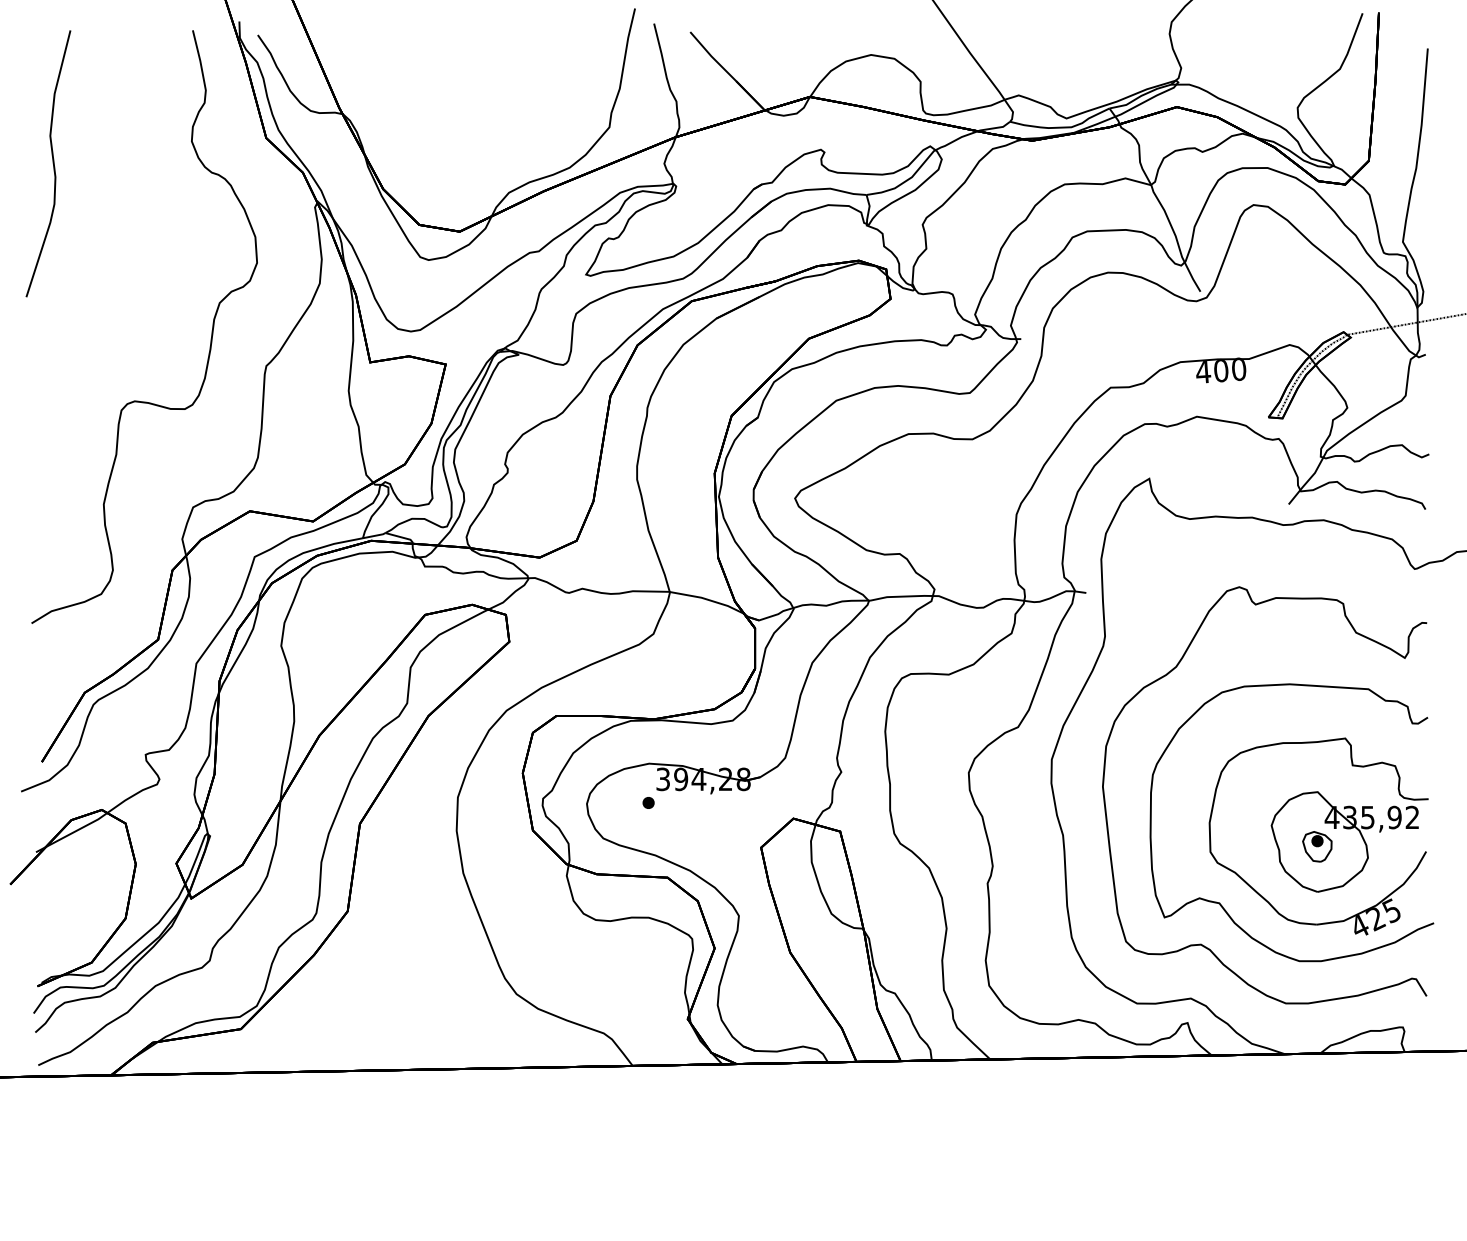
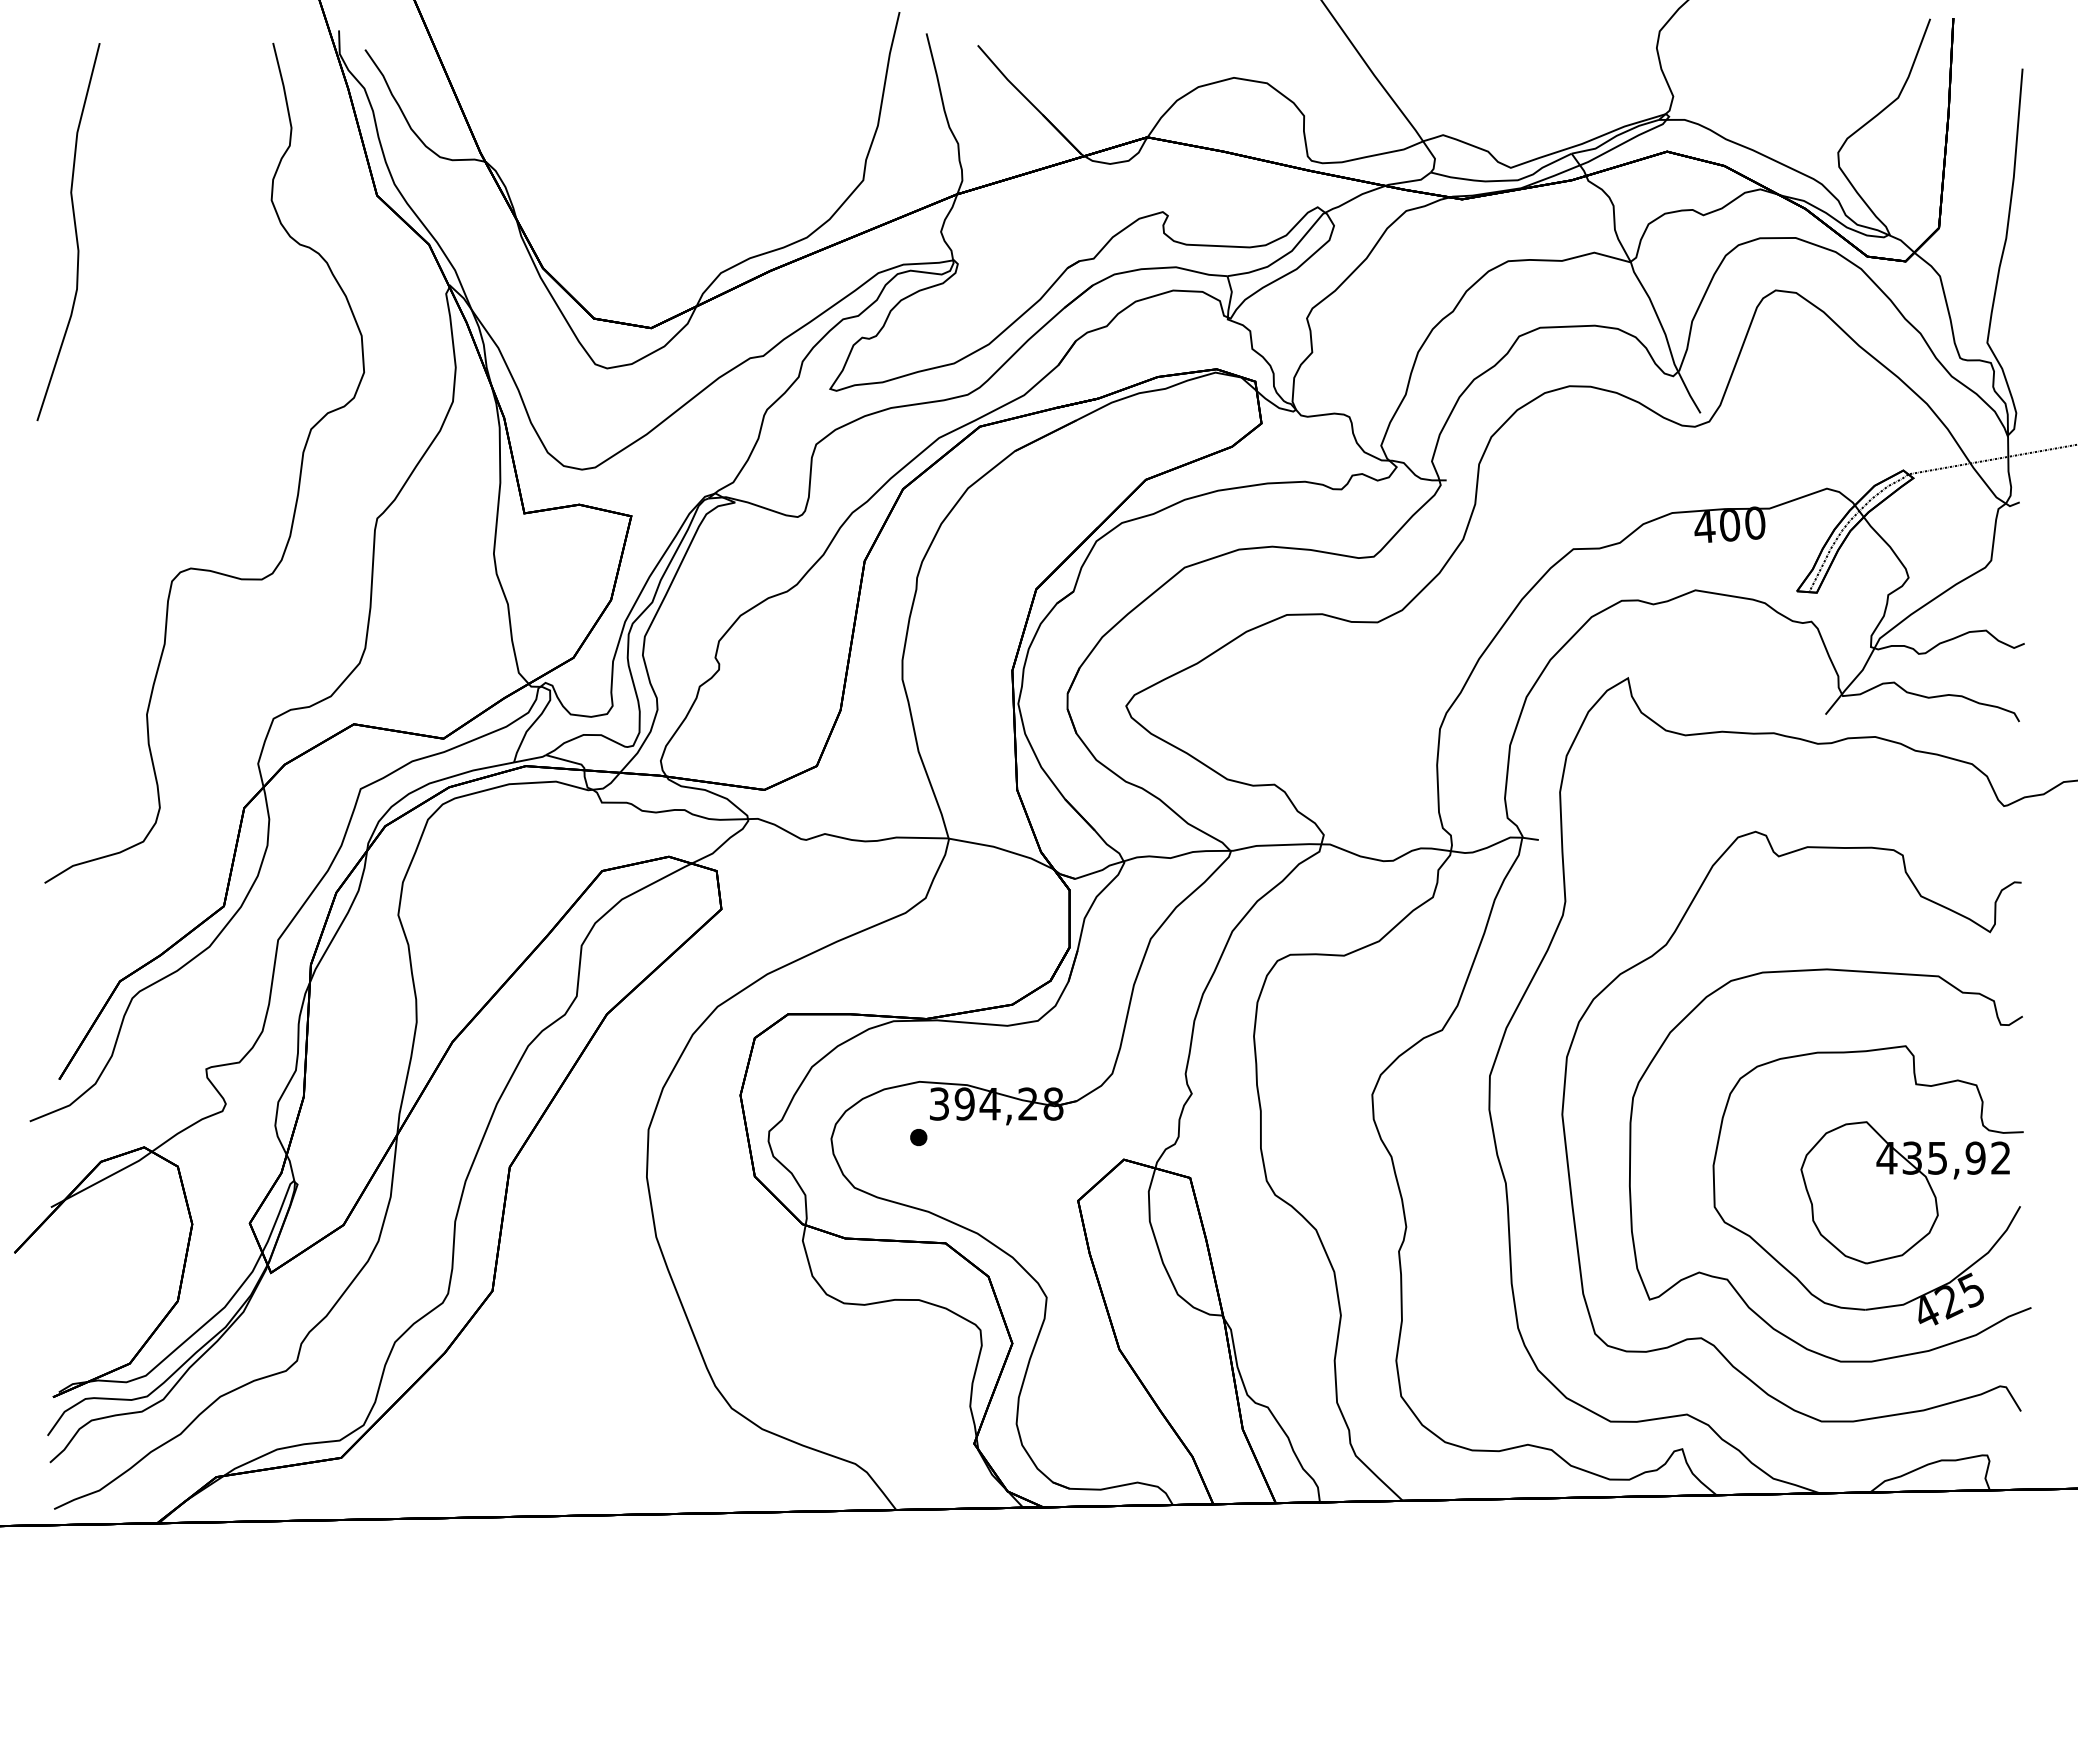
part: (1317, 846) -> (1866, 1199), removed

